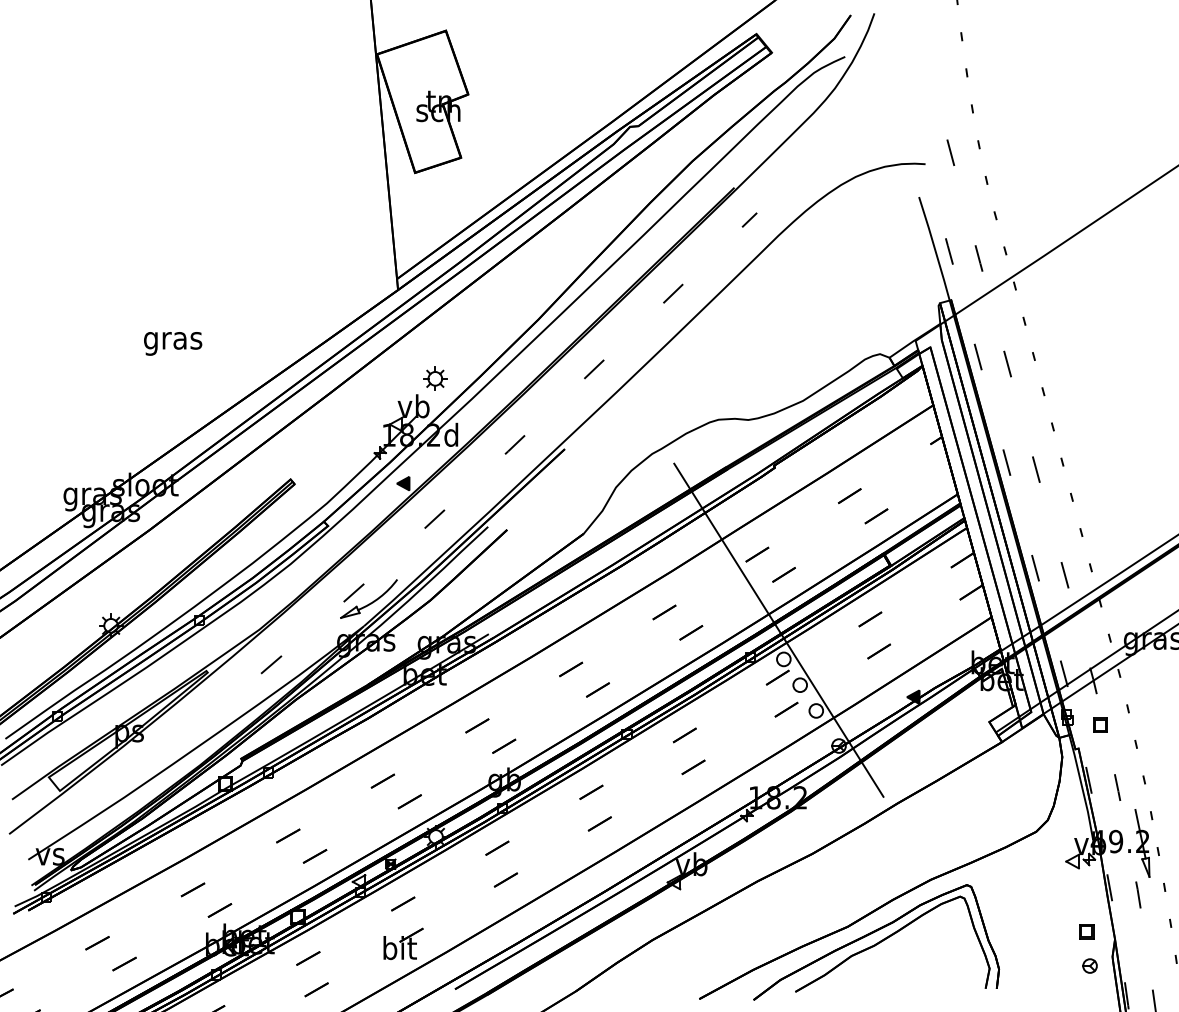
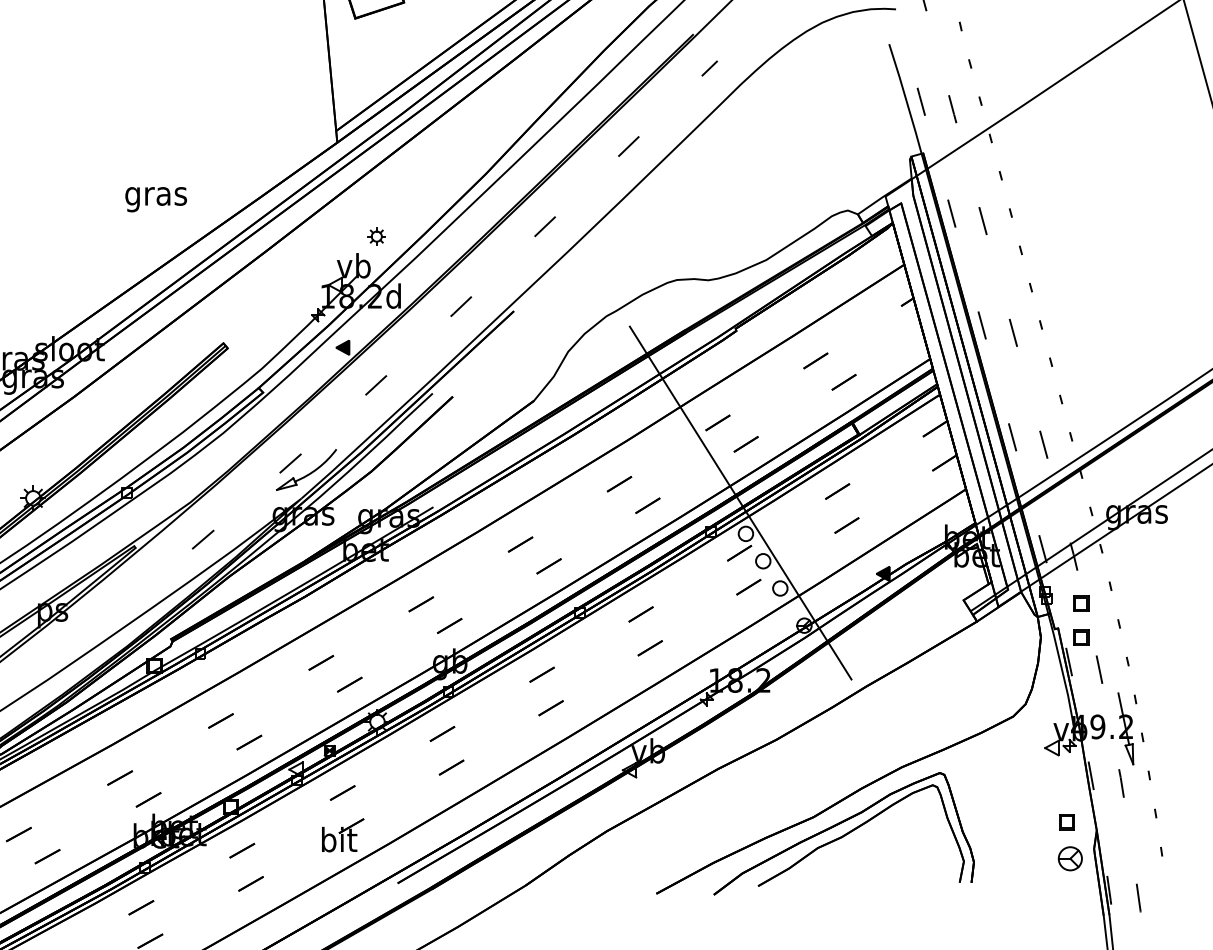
text: (173, 343) -> (156, 199), moved
part: (435, 378) -> (376, 236), size x0.7
part: (1100, 756) -> (1081, 636), added
part: (1089, 965) -> (1069, 858), size x1.6

